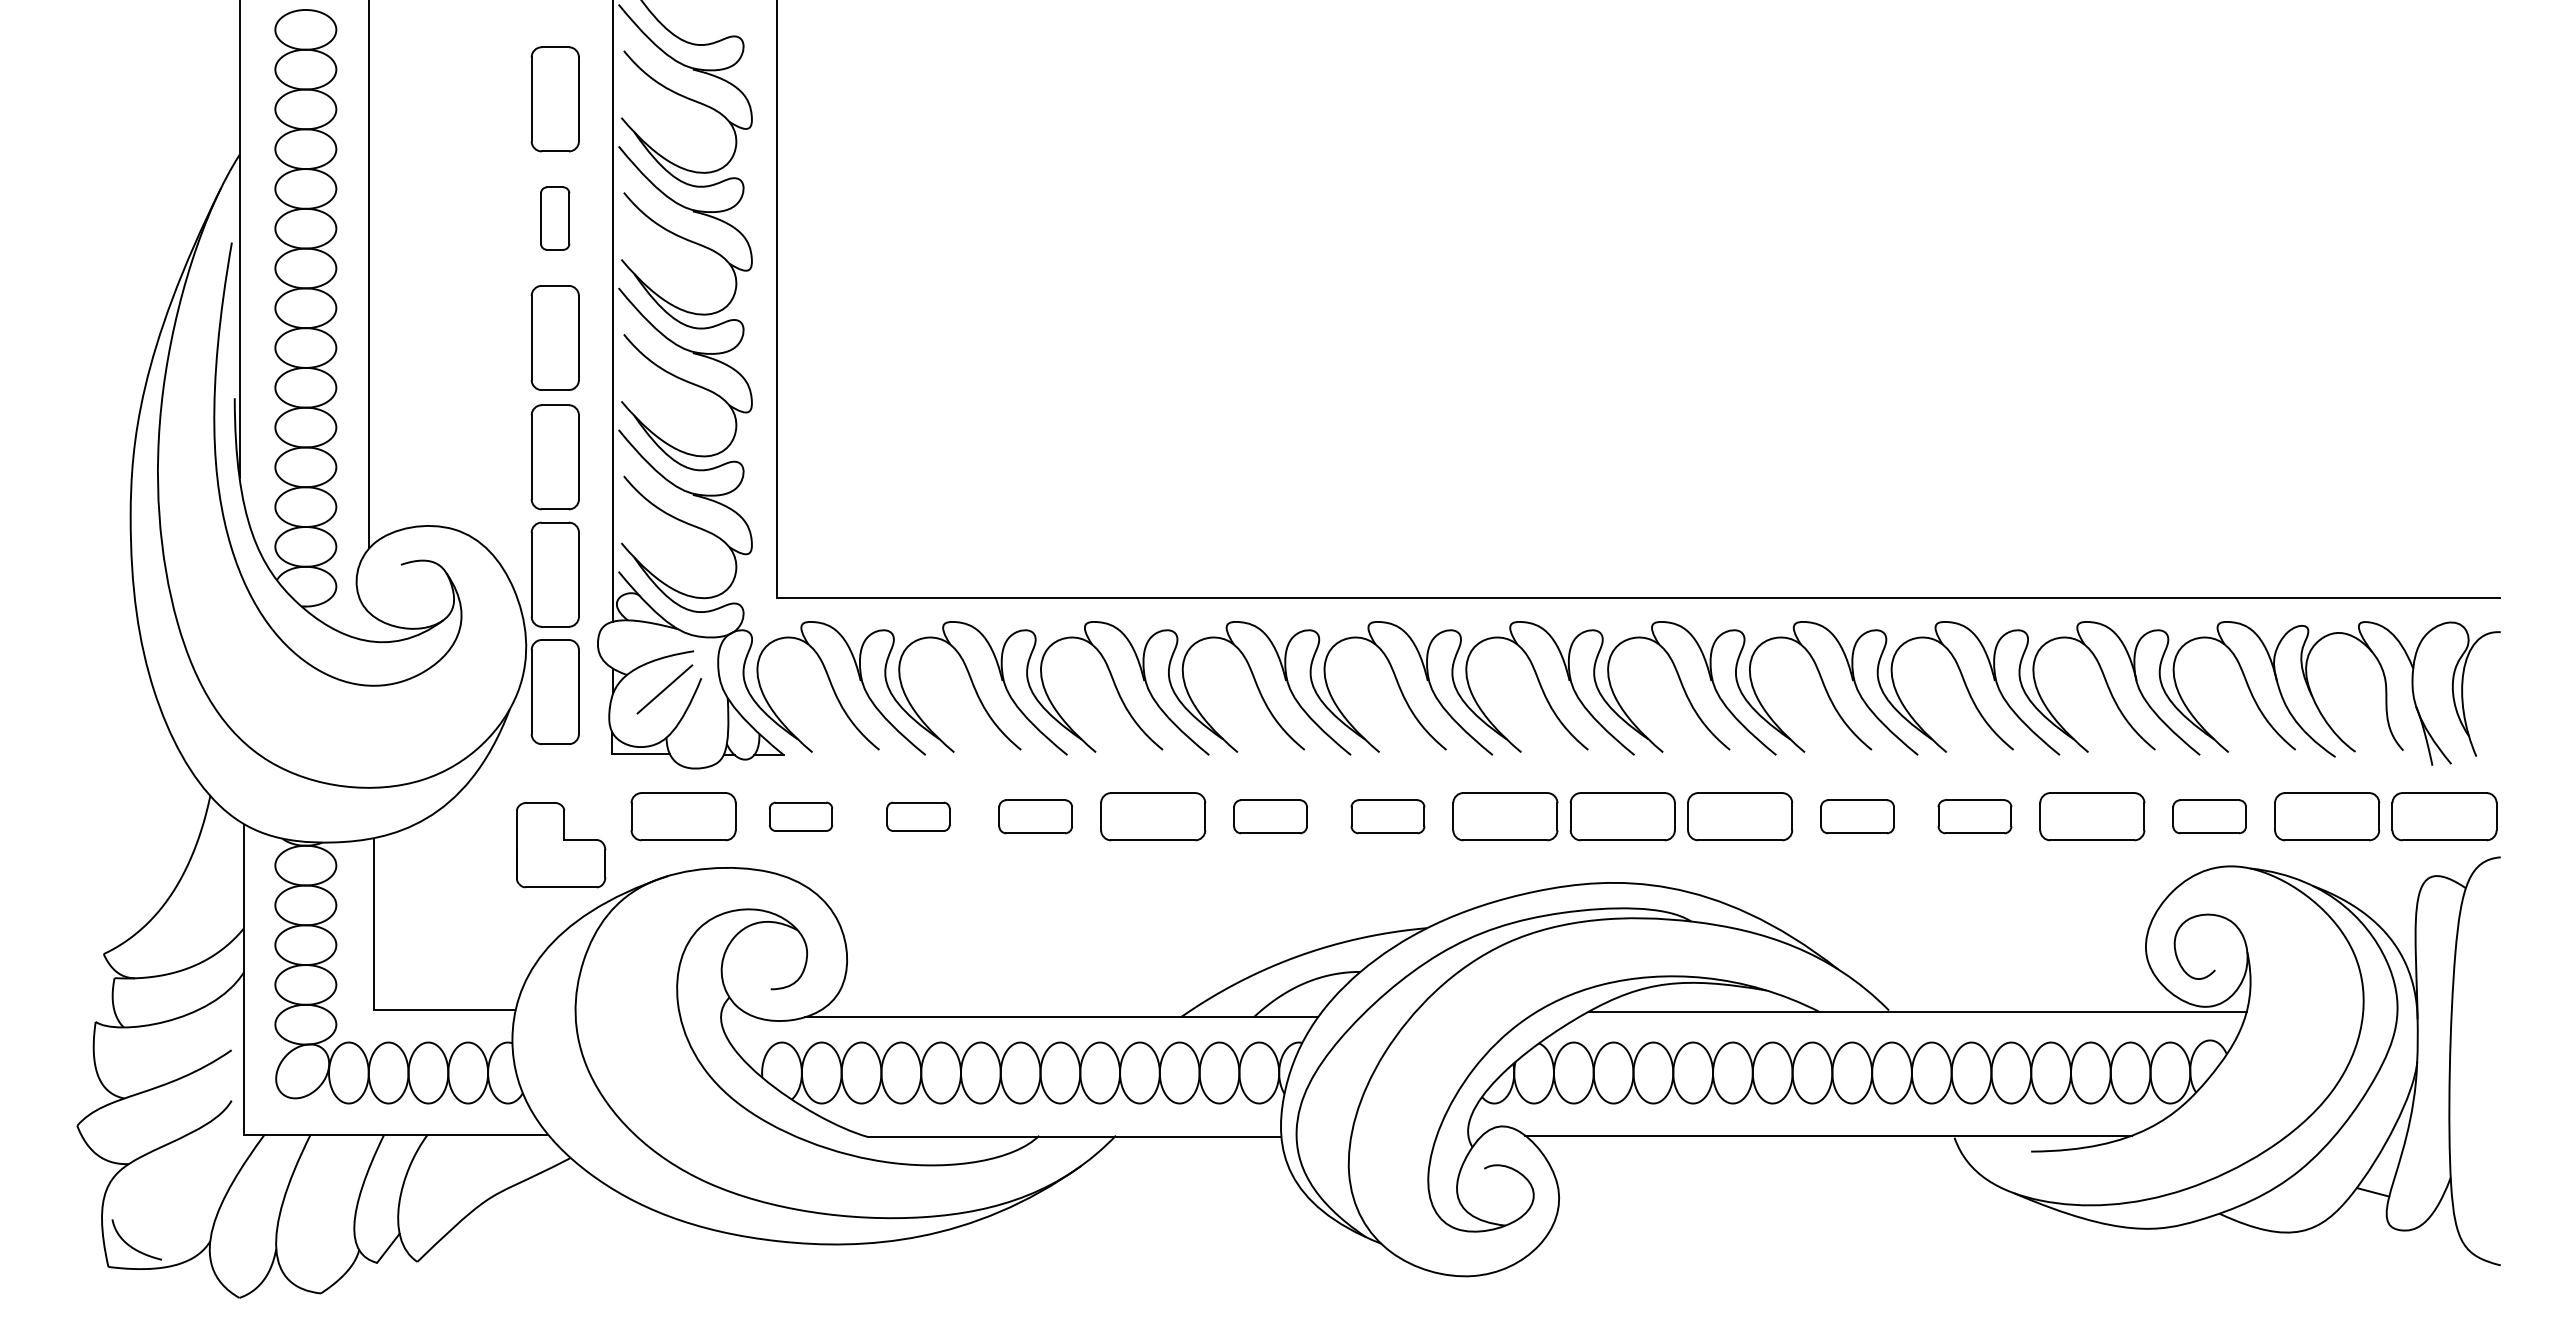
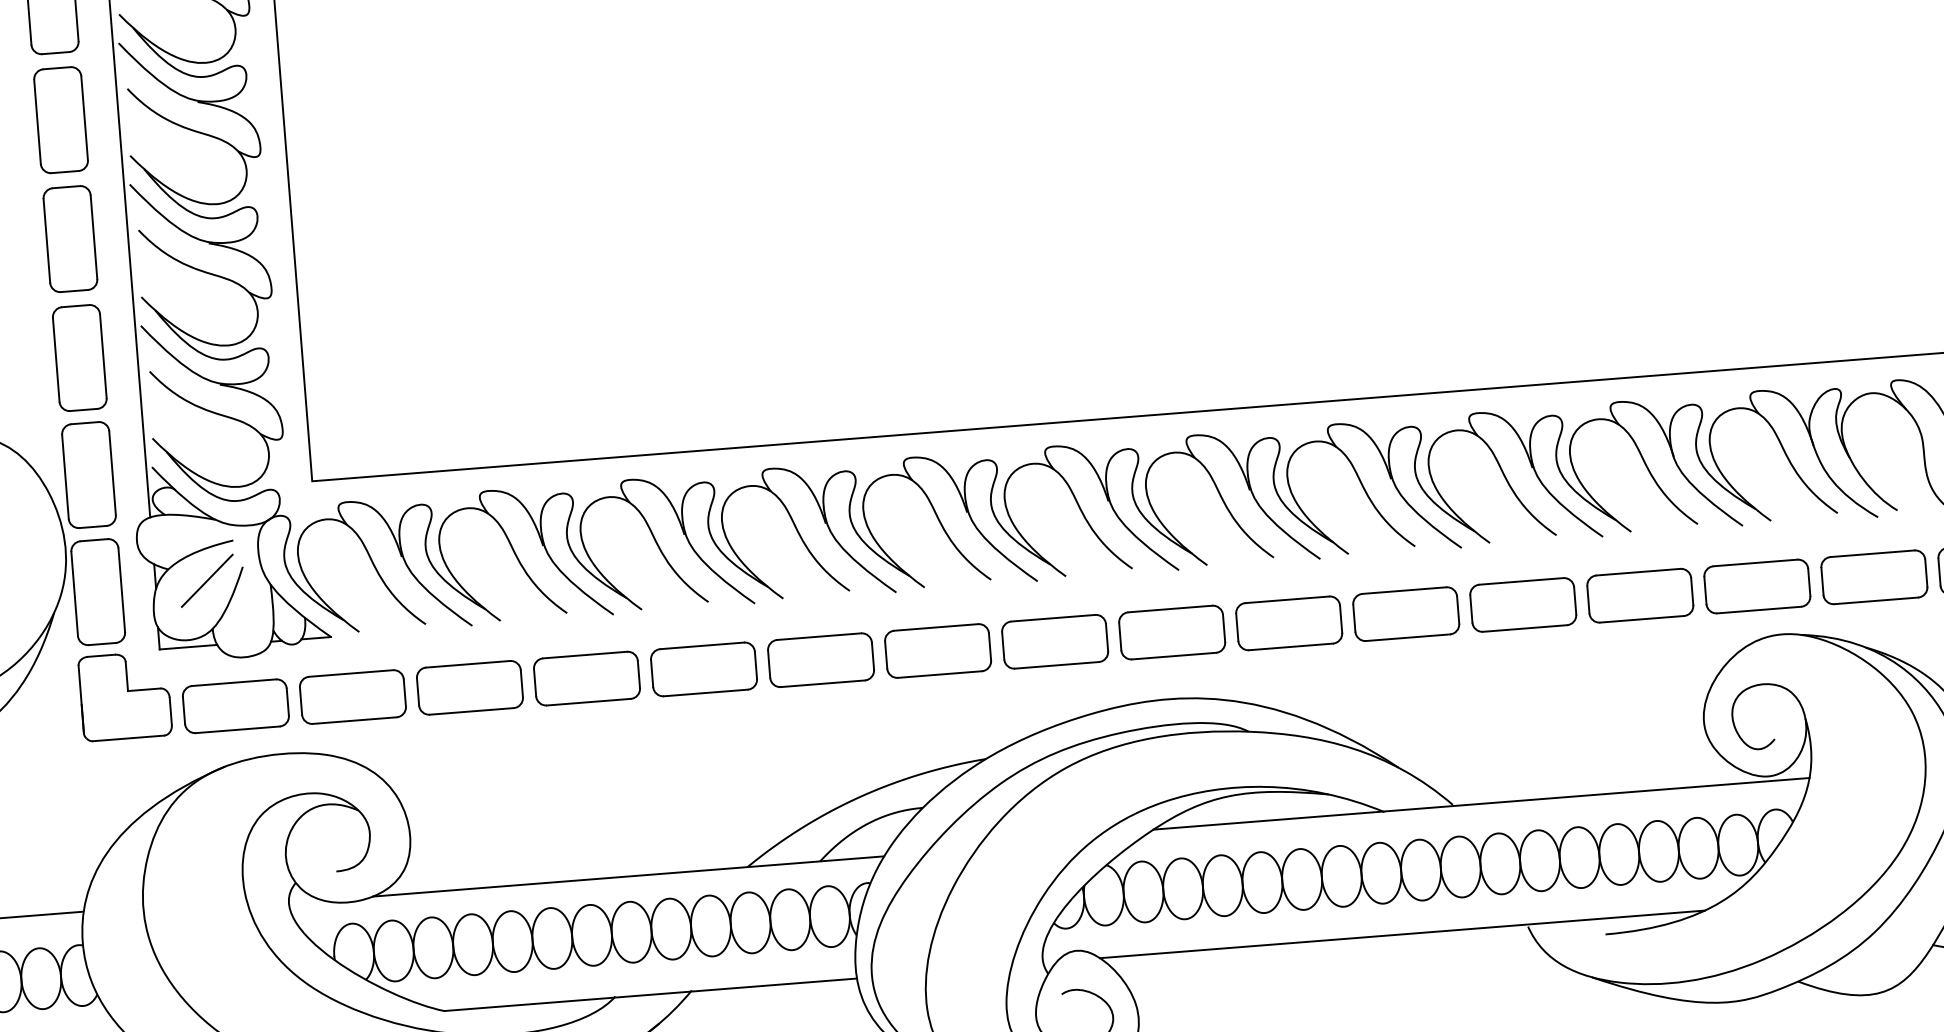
part: (554, 218) -> (60, 120), size x1.67
part: (800, 816) -> (352, 696), size x1.67
part: (918, 816) -> (470, 687), size x1.67
part: (1035, 816) -> (586, 678), size x1.43
part: (1270, 816) -> (820, 660), size x1.43
part: (1387, 816) -> (937, 650), size x1.43
part: (1857, 816) -> (1406, 613), size x1.43
part: (1974, 816) -> (1522, 604), size x1.43
part: (2209, 816) -> (1757, 586), size x1.43
part: (561, 845) -> (125, 696), moved

